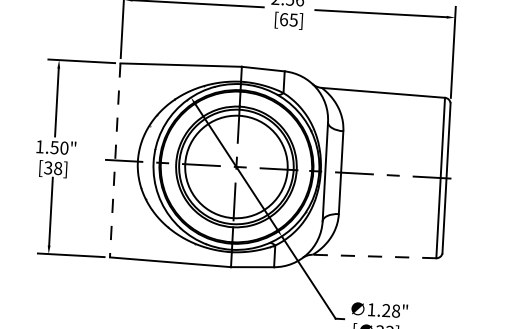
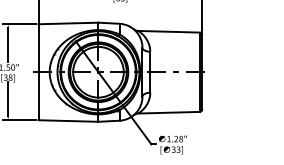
line: (115, 160) -> (38, 72), dashed -> solid
line: (375, 256) -> (169, 112), dashed -> solid

